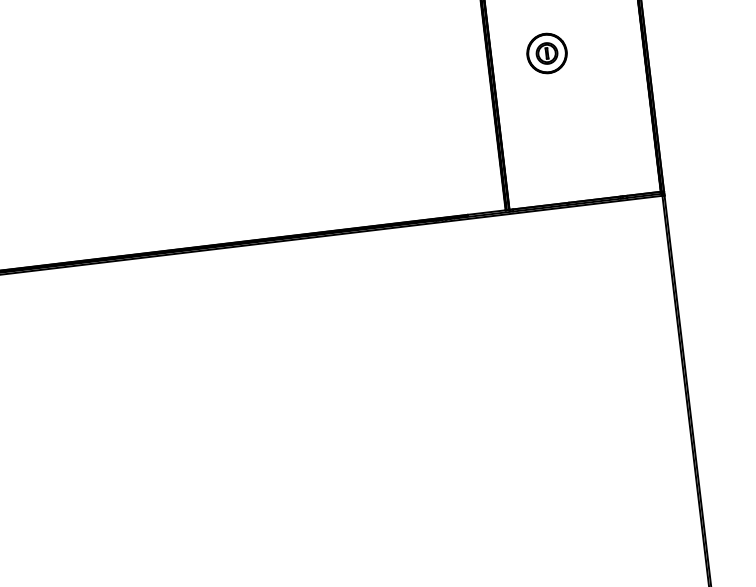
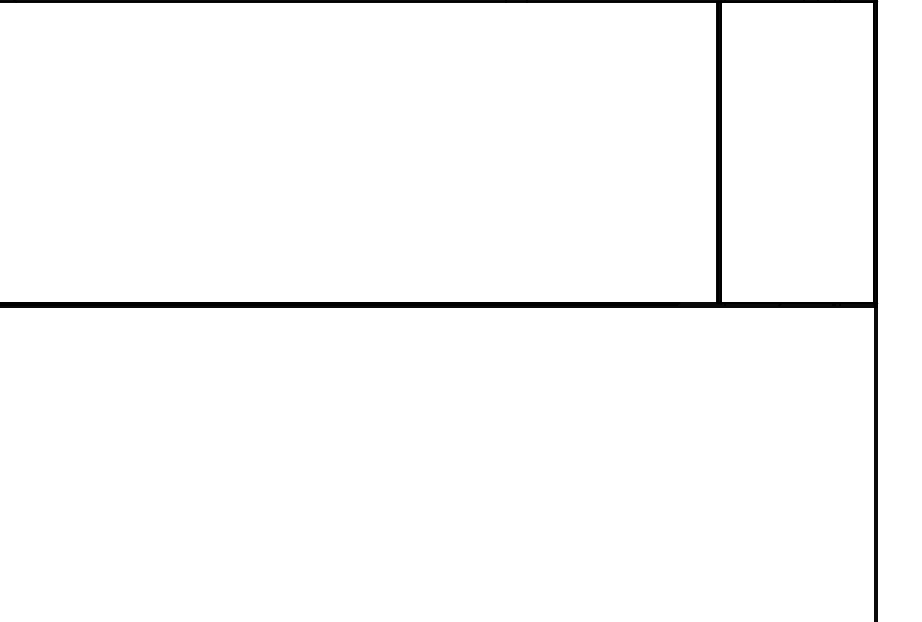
part: (546, 53) -> (776, 152), removed

